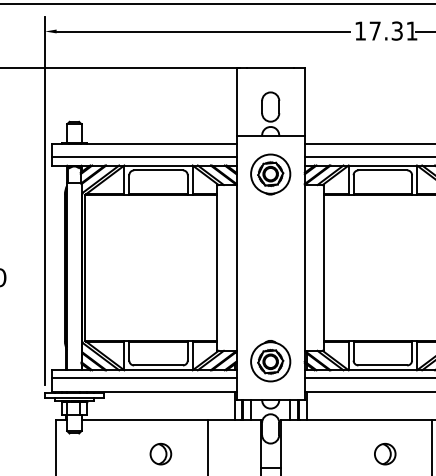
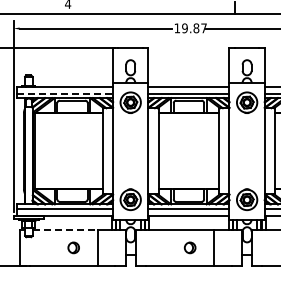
text: (393, 31) -> (194, 28), 17.31 -> 19.87
line: (145, 156) -> (65, 93), solid -> dashed
line: (145, 420) -> (65, 230), solid -> dashed

